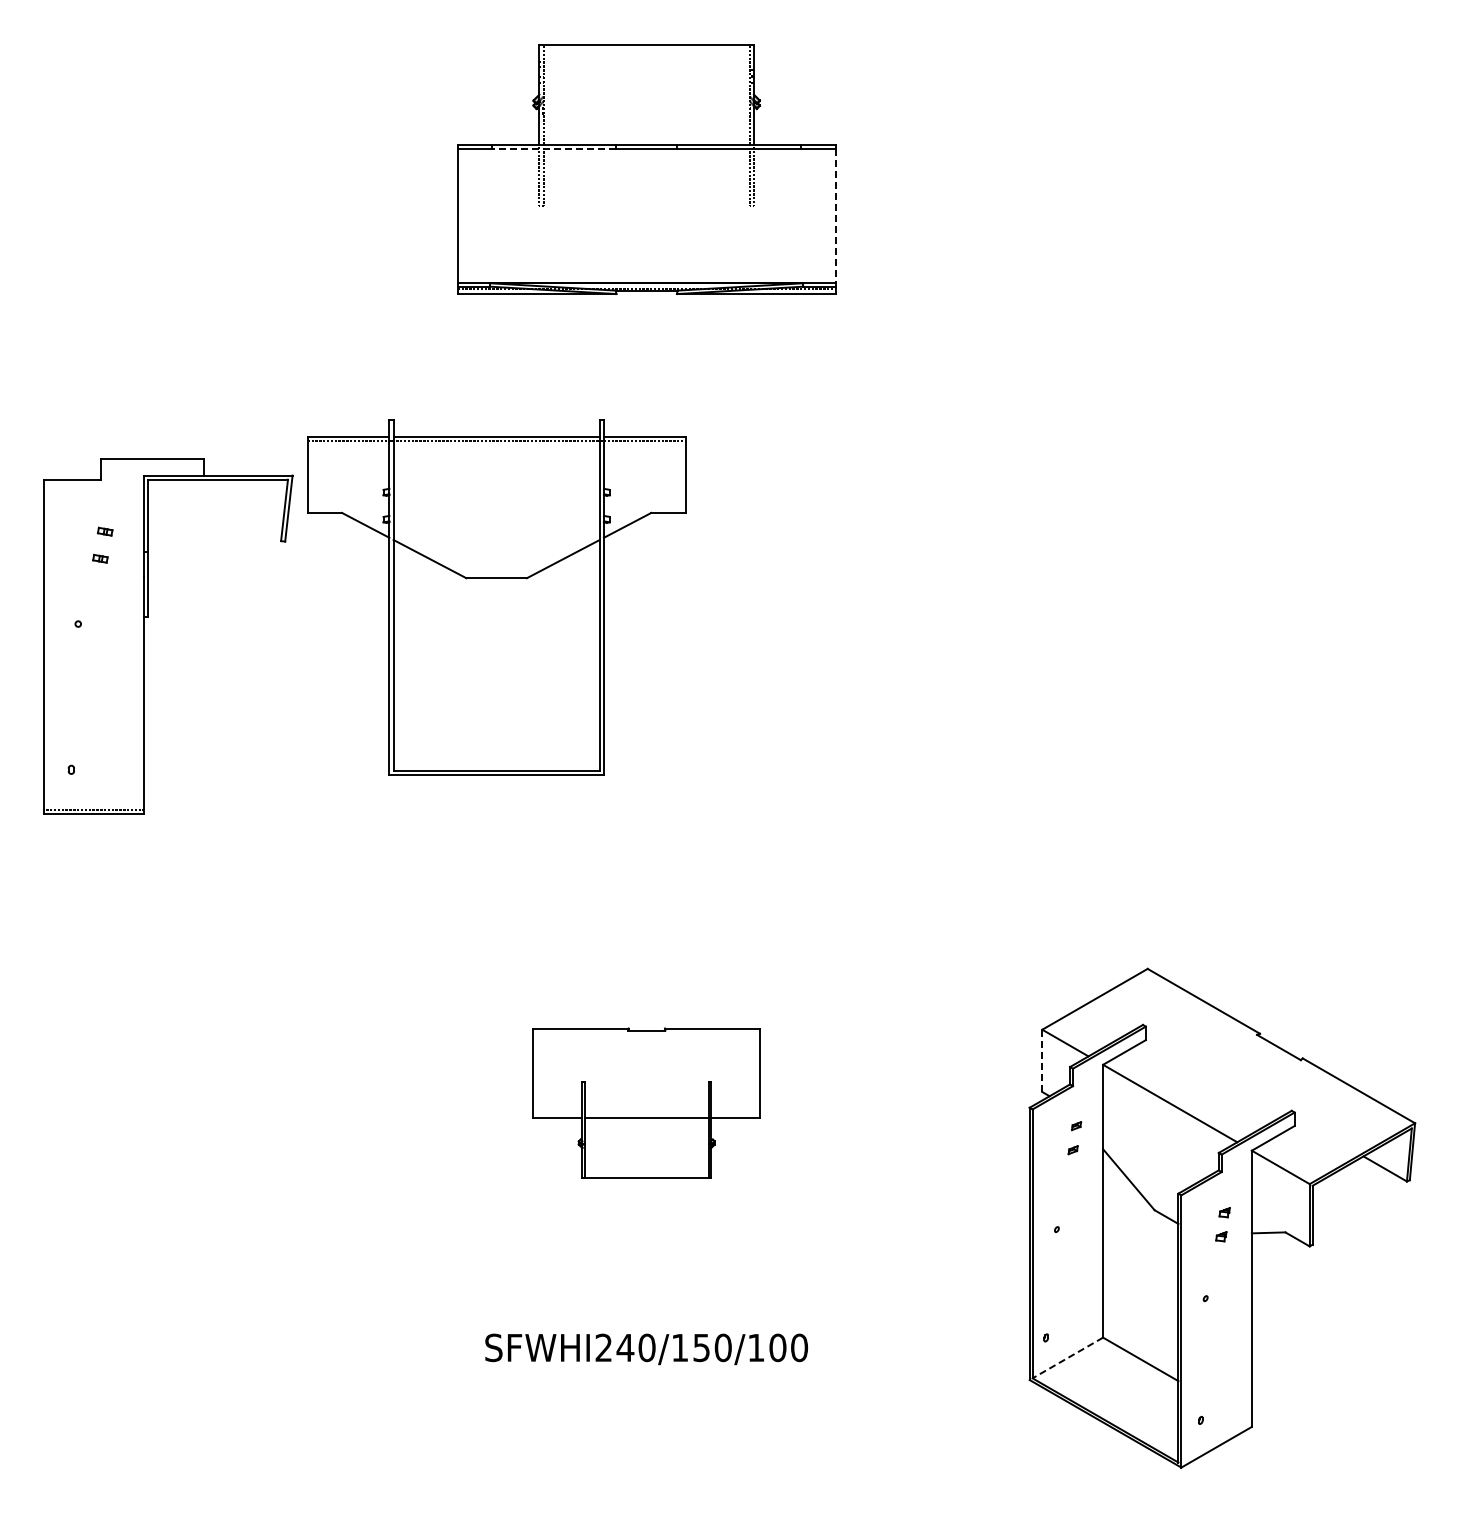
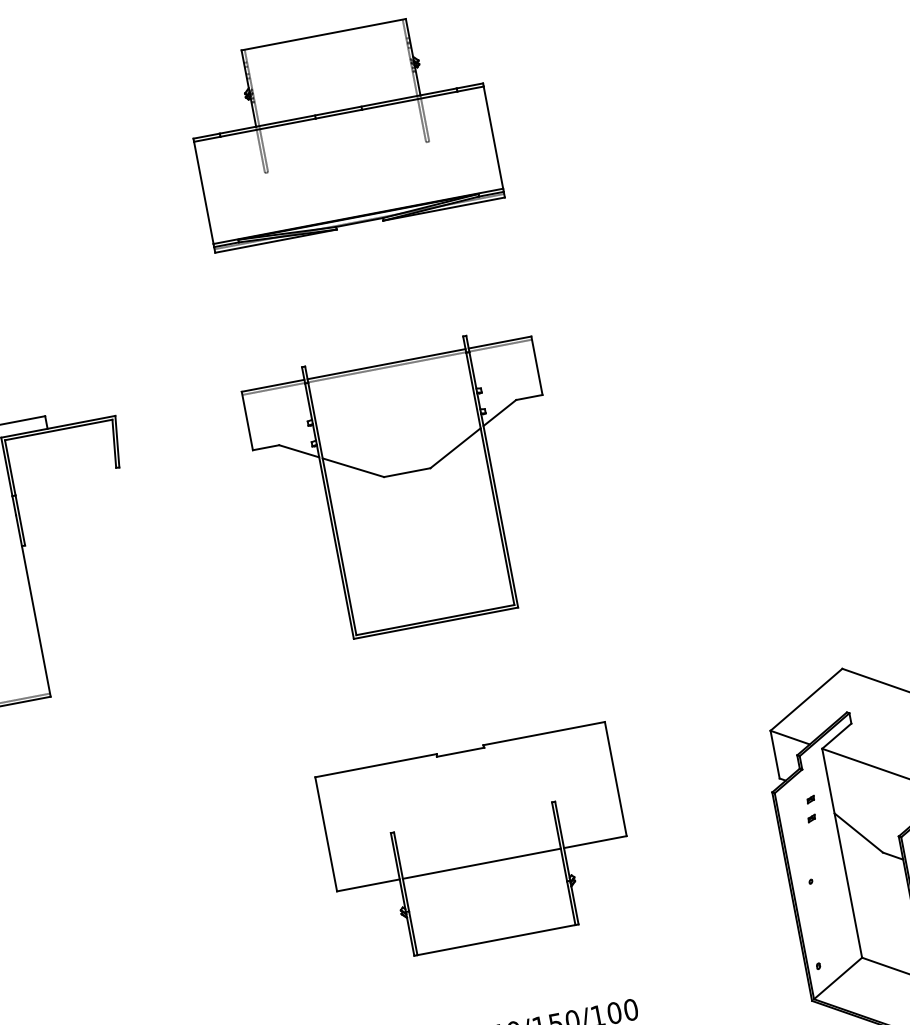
line: (553, 149) -> (267, 128), dashed -> solid
line: (835, 215) -> (493, 137), dashed -> solid
part: (496, 597) -> (409, 487), moved
line: (1042, 1060) -> (775, 754), dashed -> solid
part: (646, 1102) -> (478, 844), size x1.67
line: (1067, 1358) -> (837, 978), dashed -> solid

